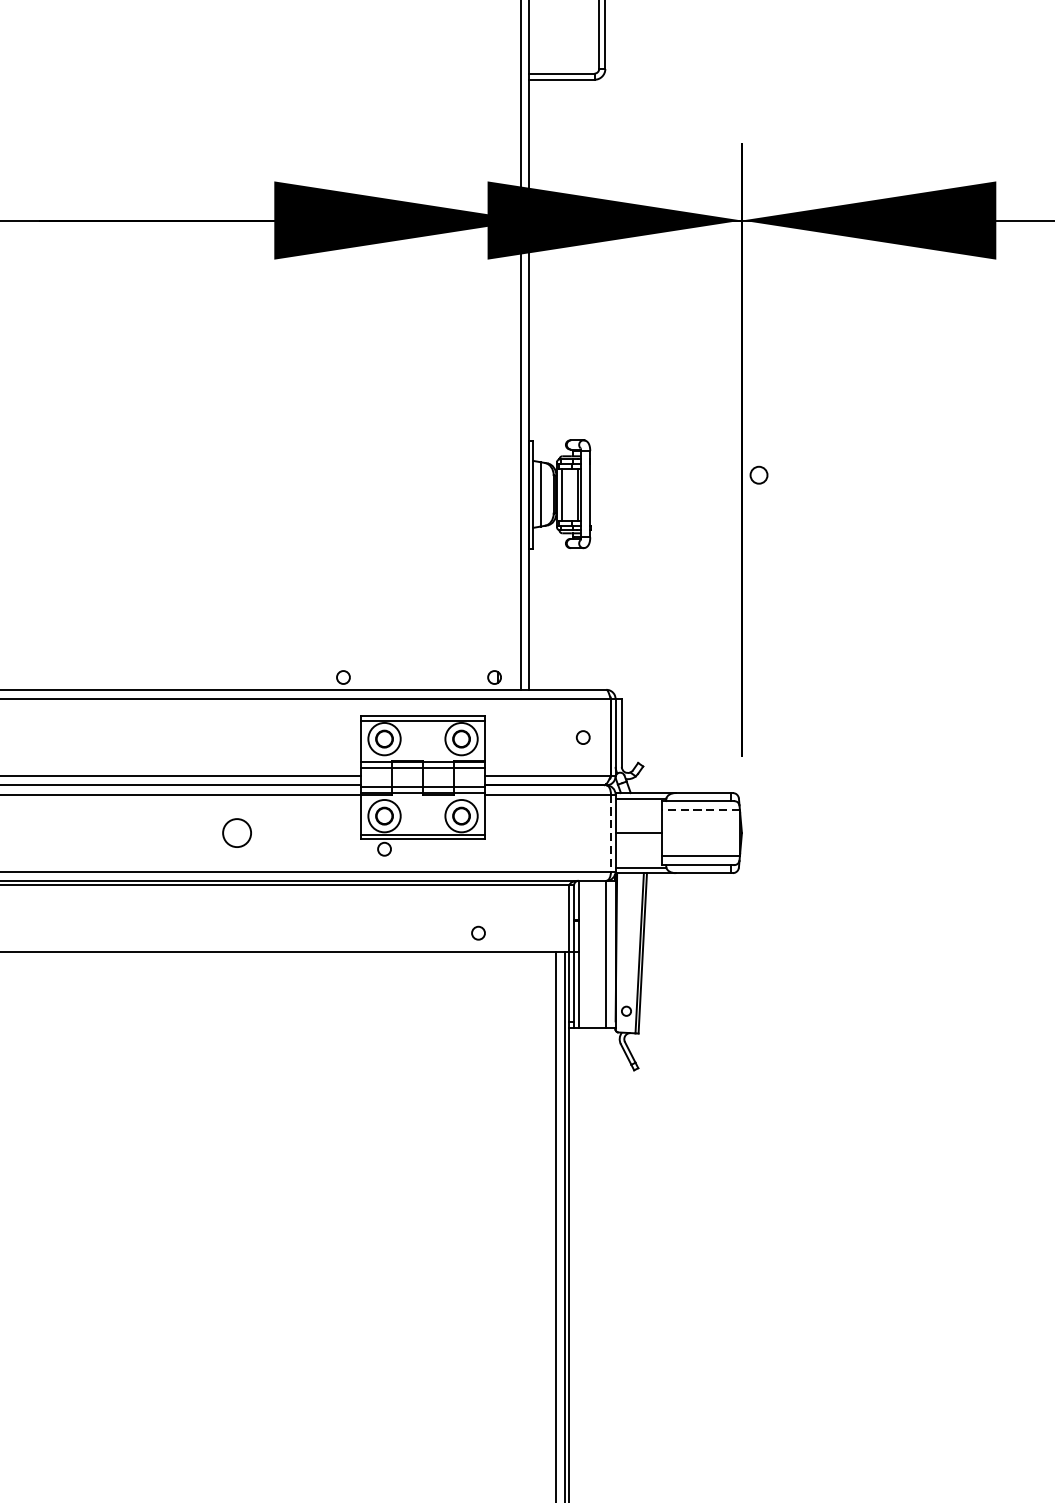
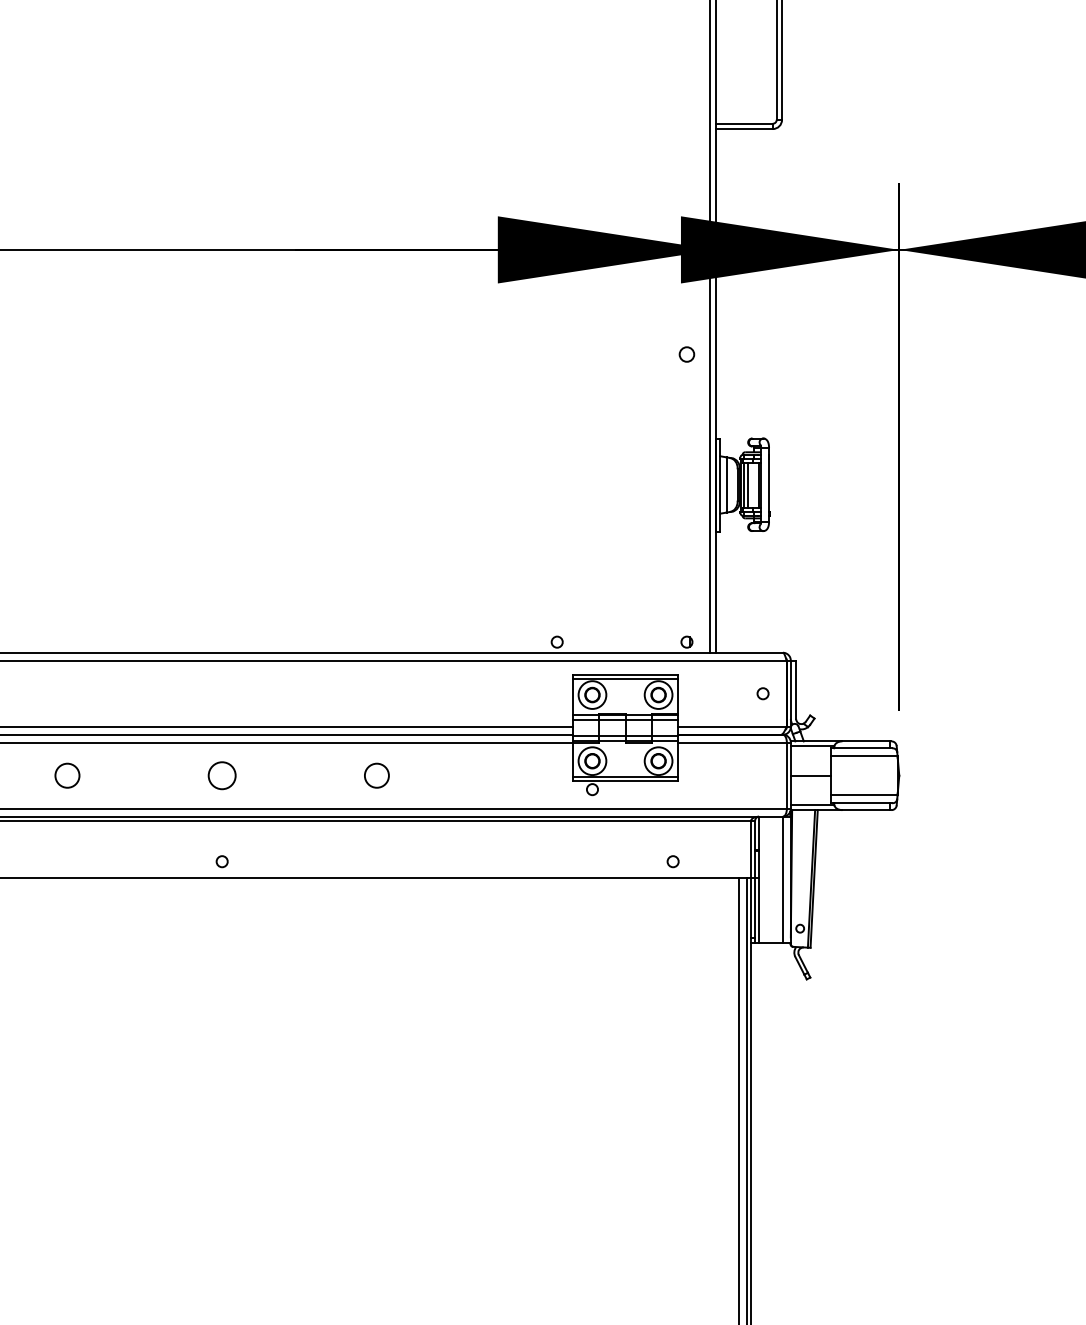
circle: (758, 475) -> (686, 354), moved
line: (565, 493) -> (747, 484), added
line: (701, 810) -> (864, 756), dashed -> solid
circle: (236, 832) -> (376, 775), moved
line: (610, 833) -> (786, 776), dashed -> solid

